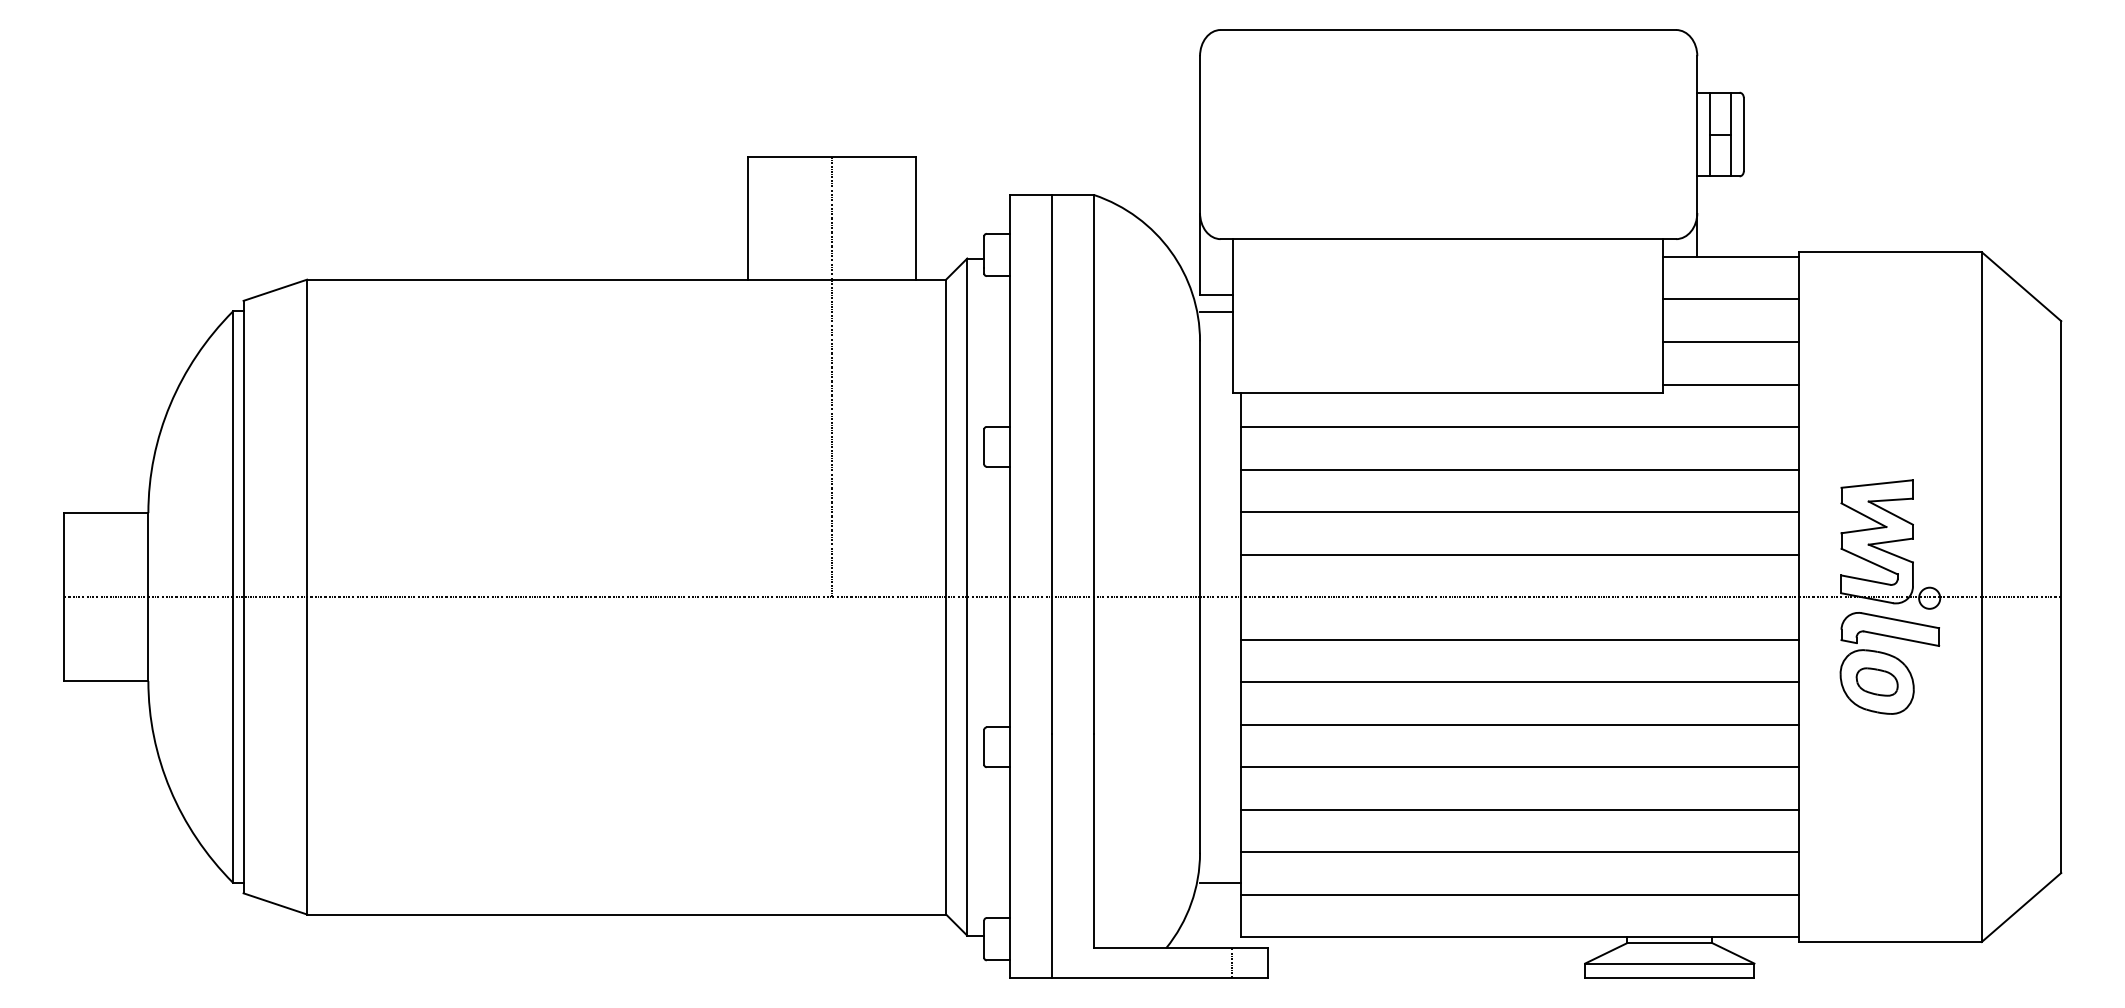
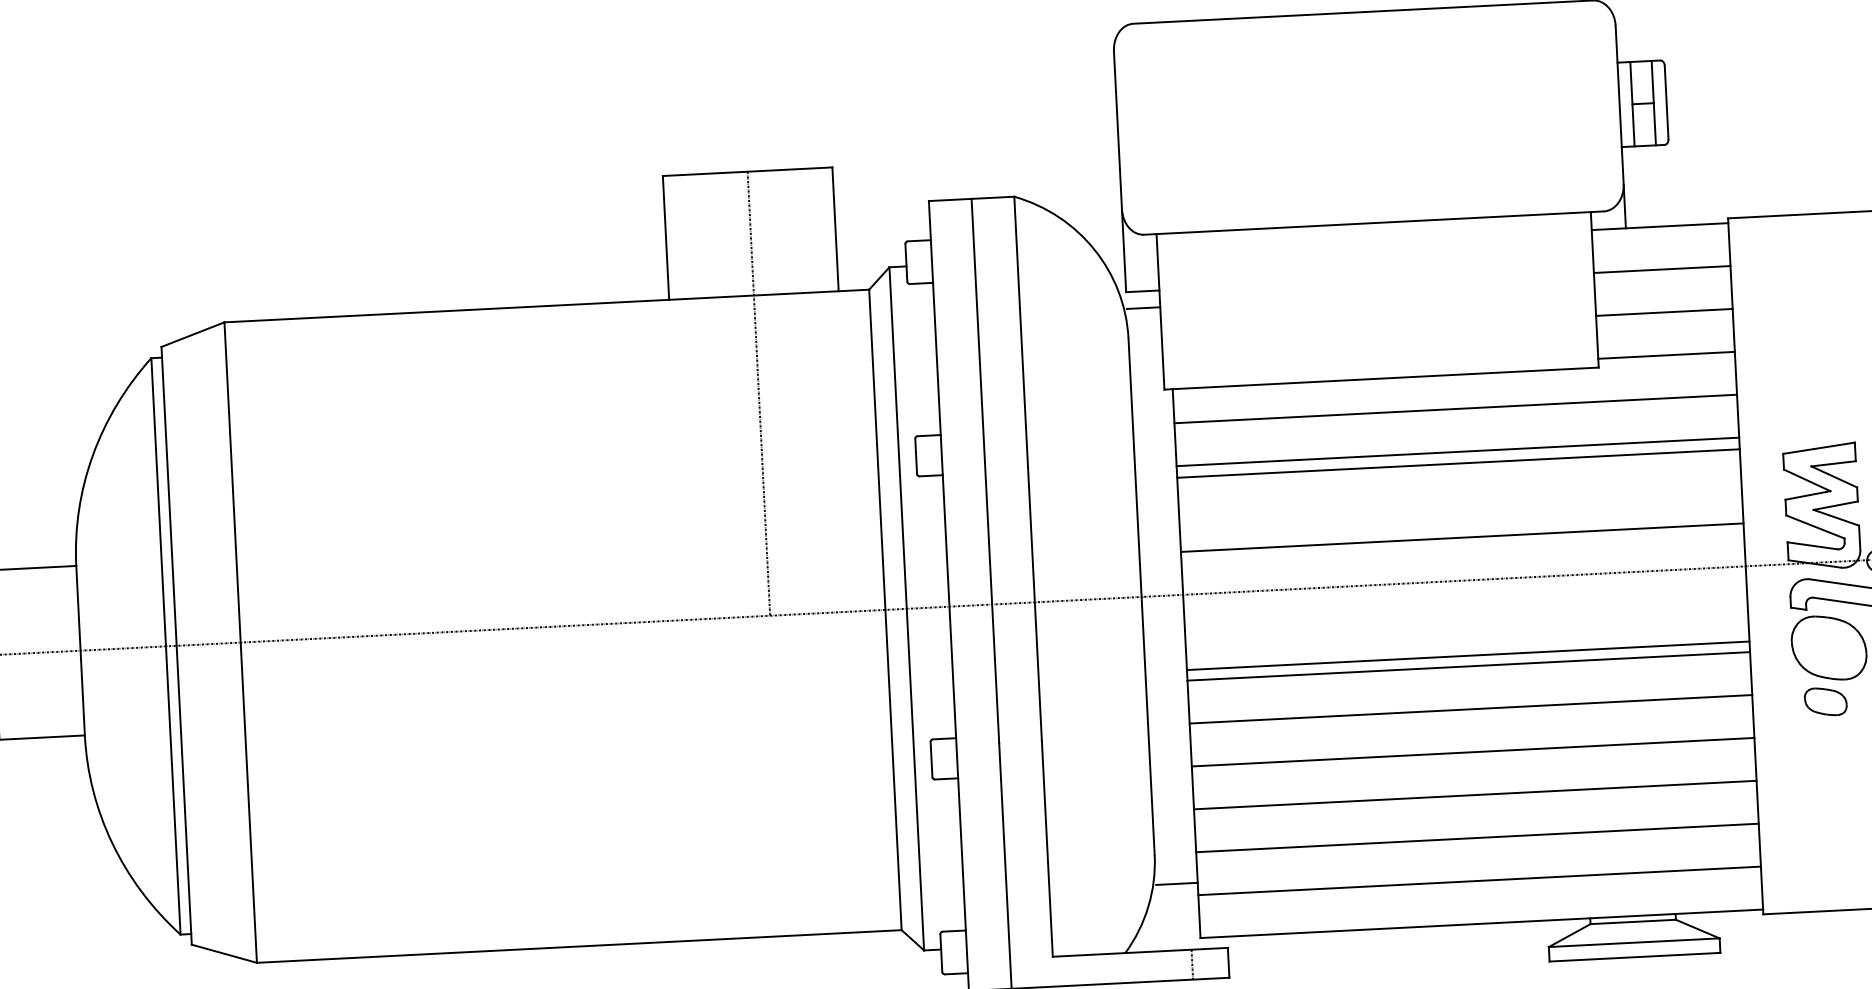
line: (1519, 512) -> (1458, 464), moved
line: (1519, 639) -> (1467, 655), moved
part: (1876, 681) -> (1825, 701), moved

